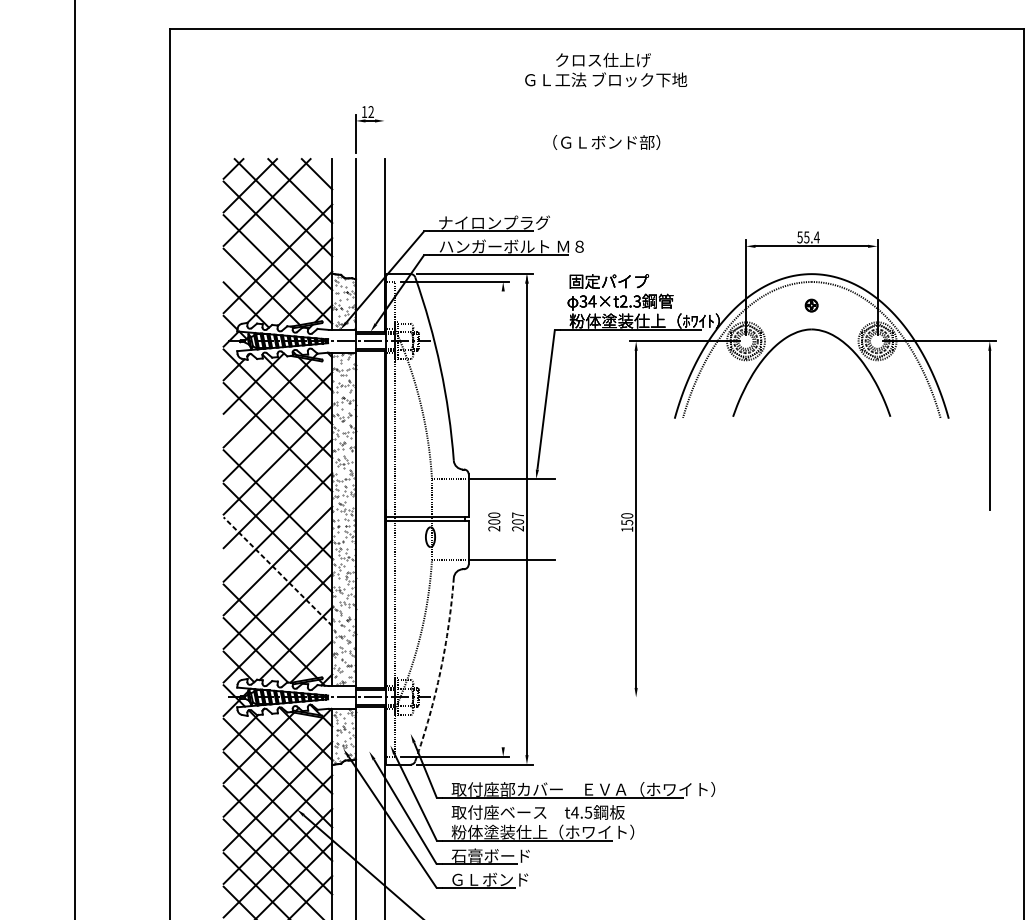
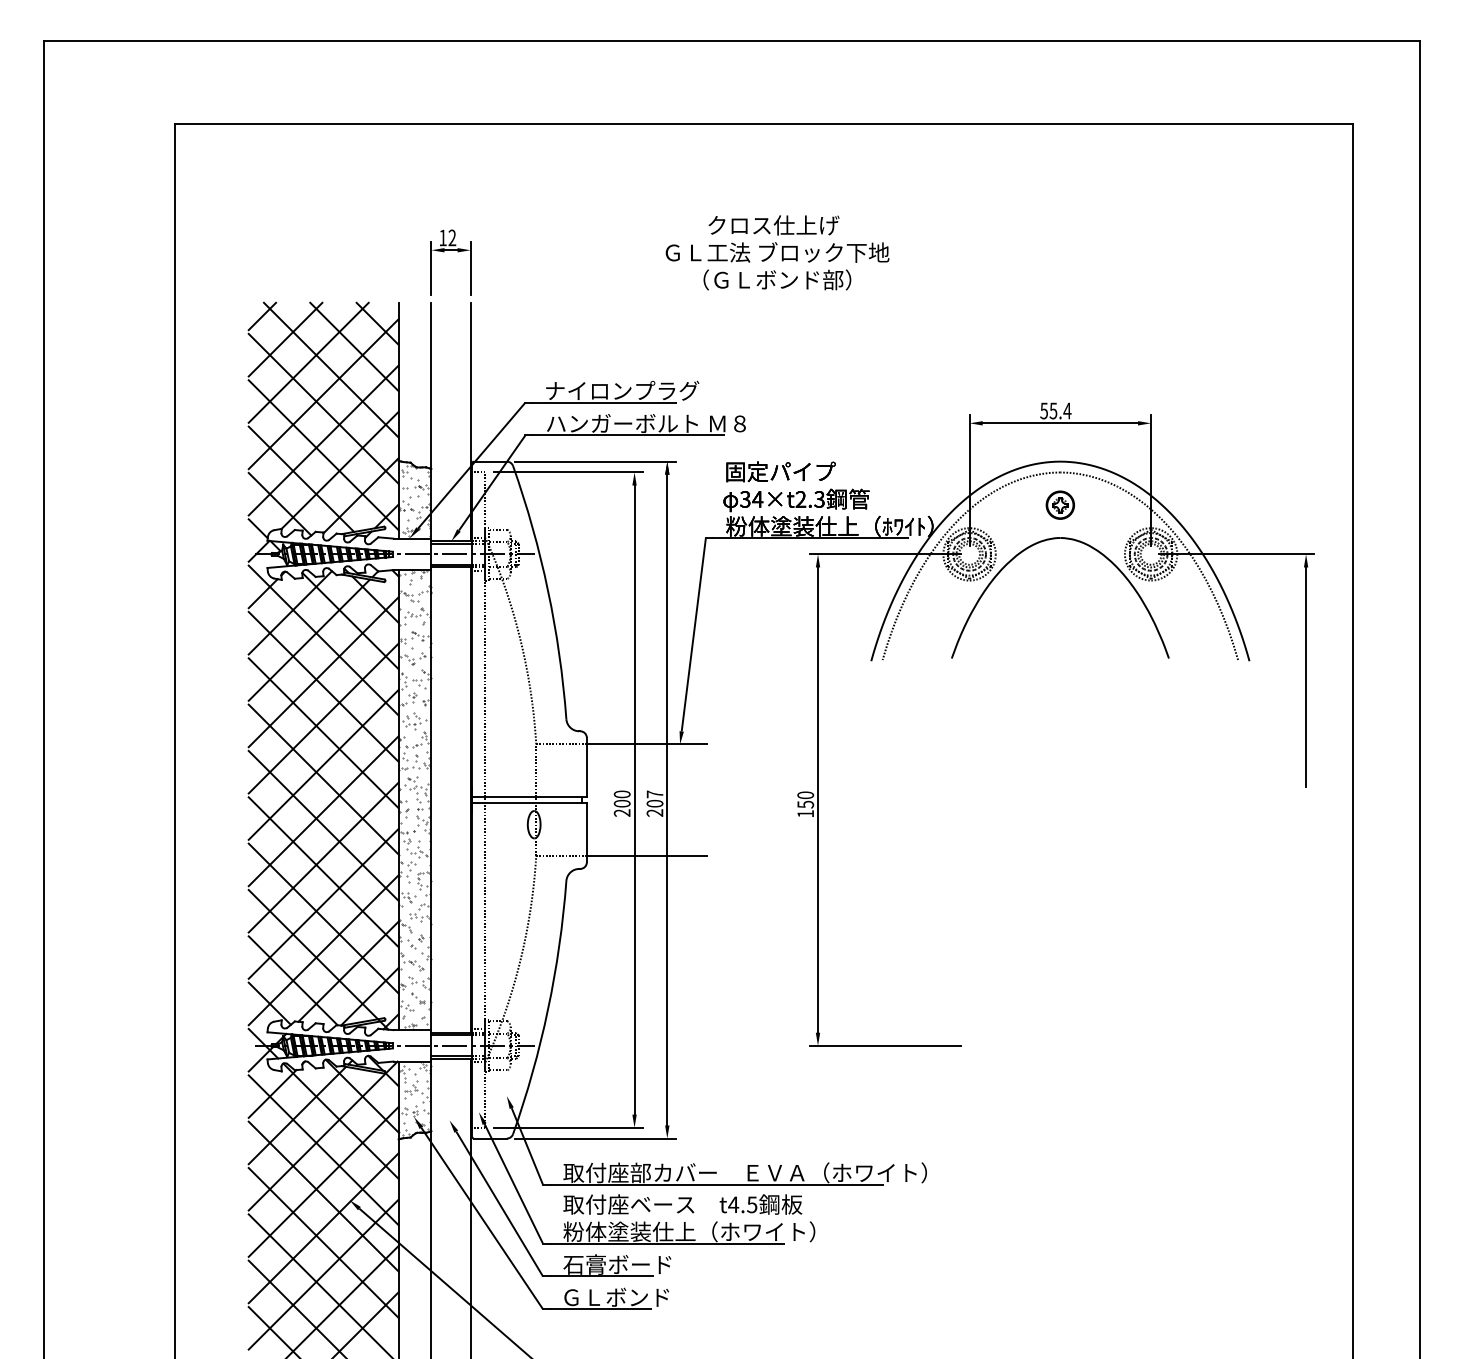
text: (606, 69) -> (777, 238), moved
line: (384, 134) -> (470, 268), added
line: (277, 225) -> (323, 394), added
part: (811, 305) -> (1059, 504), size x1.67
line: (277, 471) -> (323, 733), added
line: (503, 518) -> (634, 799), added
line: (277, 571) -> (323, 872), dashed -> solid
line: (277, 605) -> (323, 918), added
arc: (440, 671) -> (548, 1009), dashed -> solid
line: (685, 697) -> (885, 1045), added

